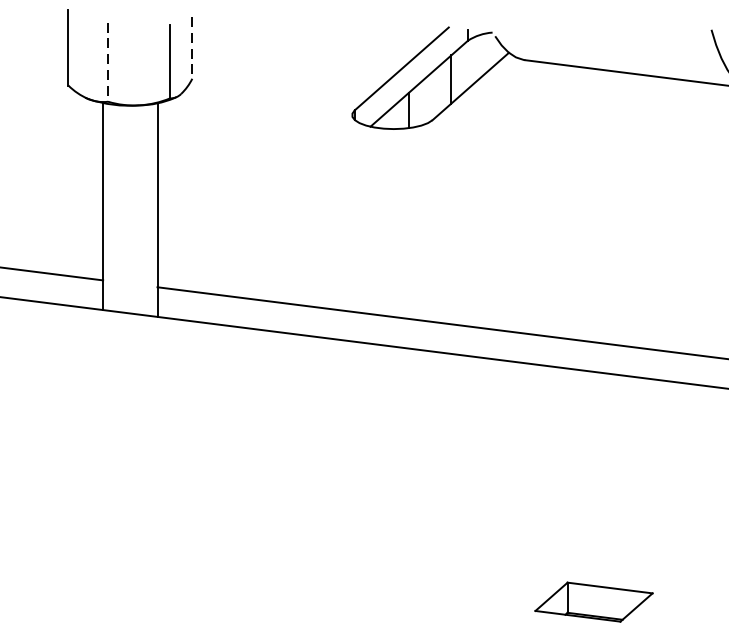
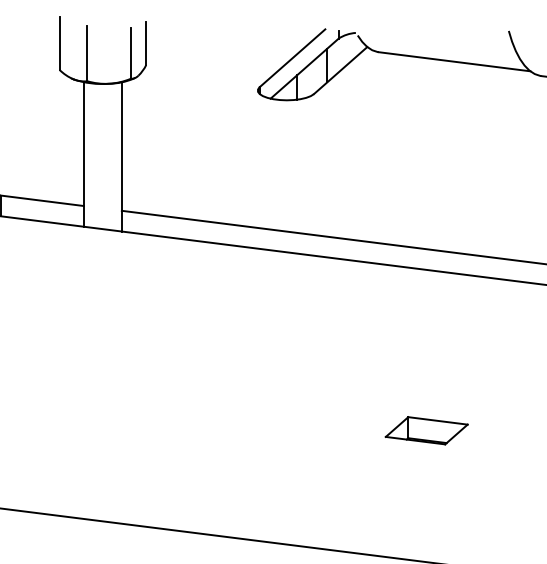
line: (192, 47) -> (146, 43), dashed -> solid
line: (108, 62) -> (87, 53), dashed -> solid

